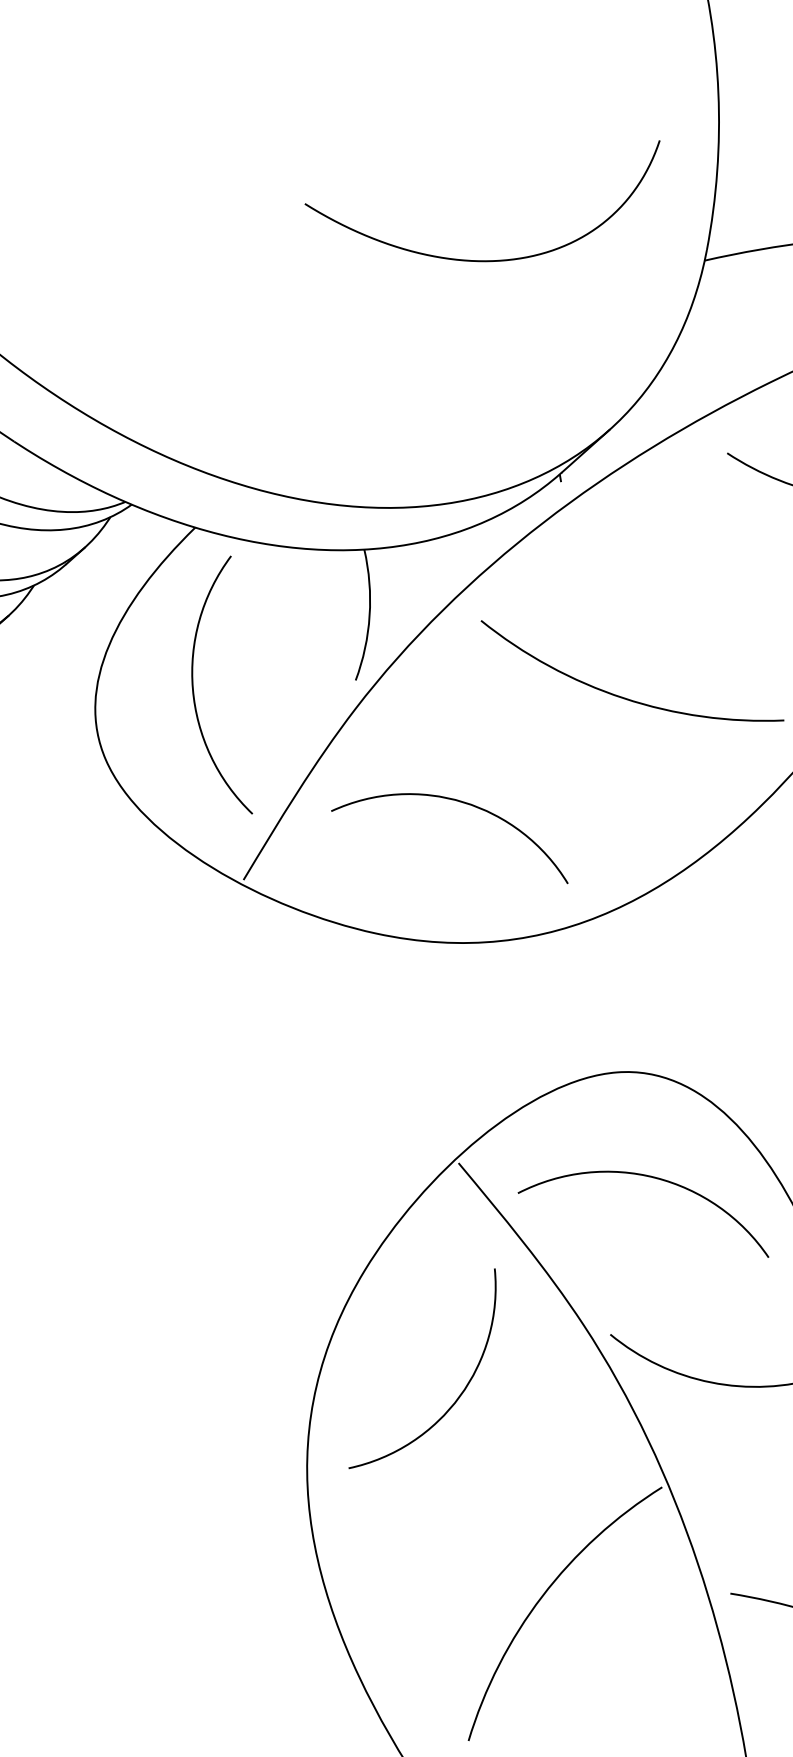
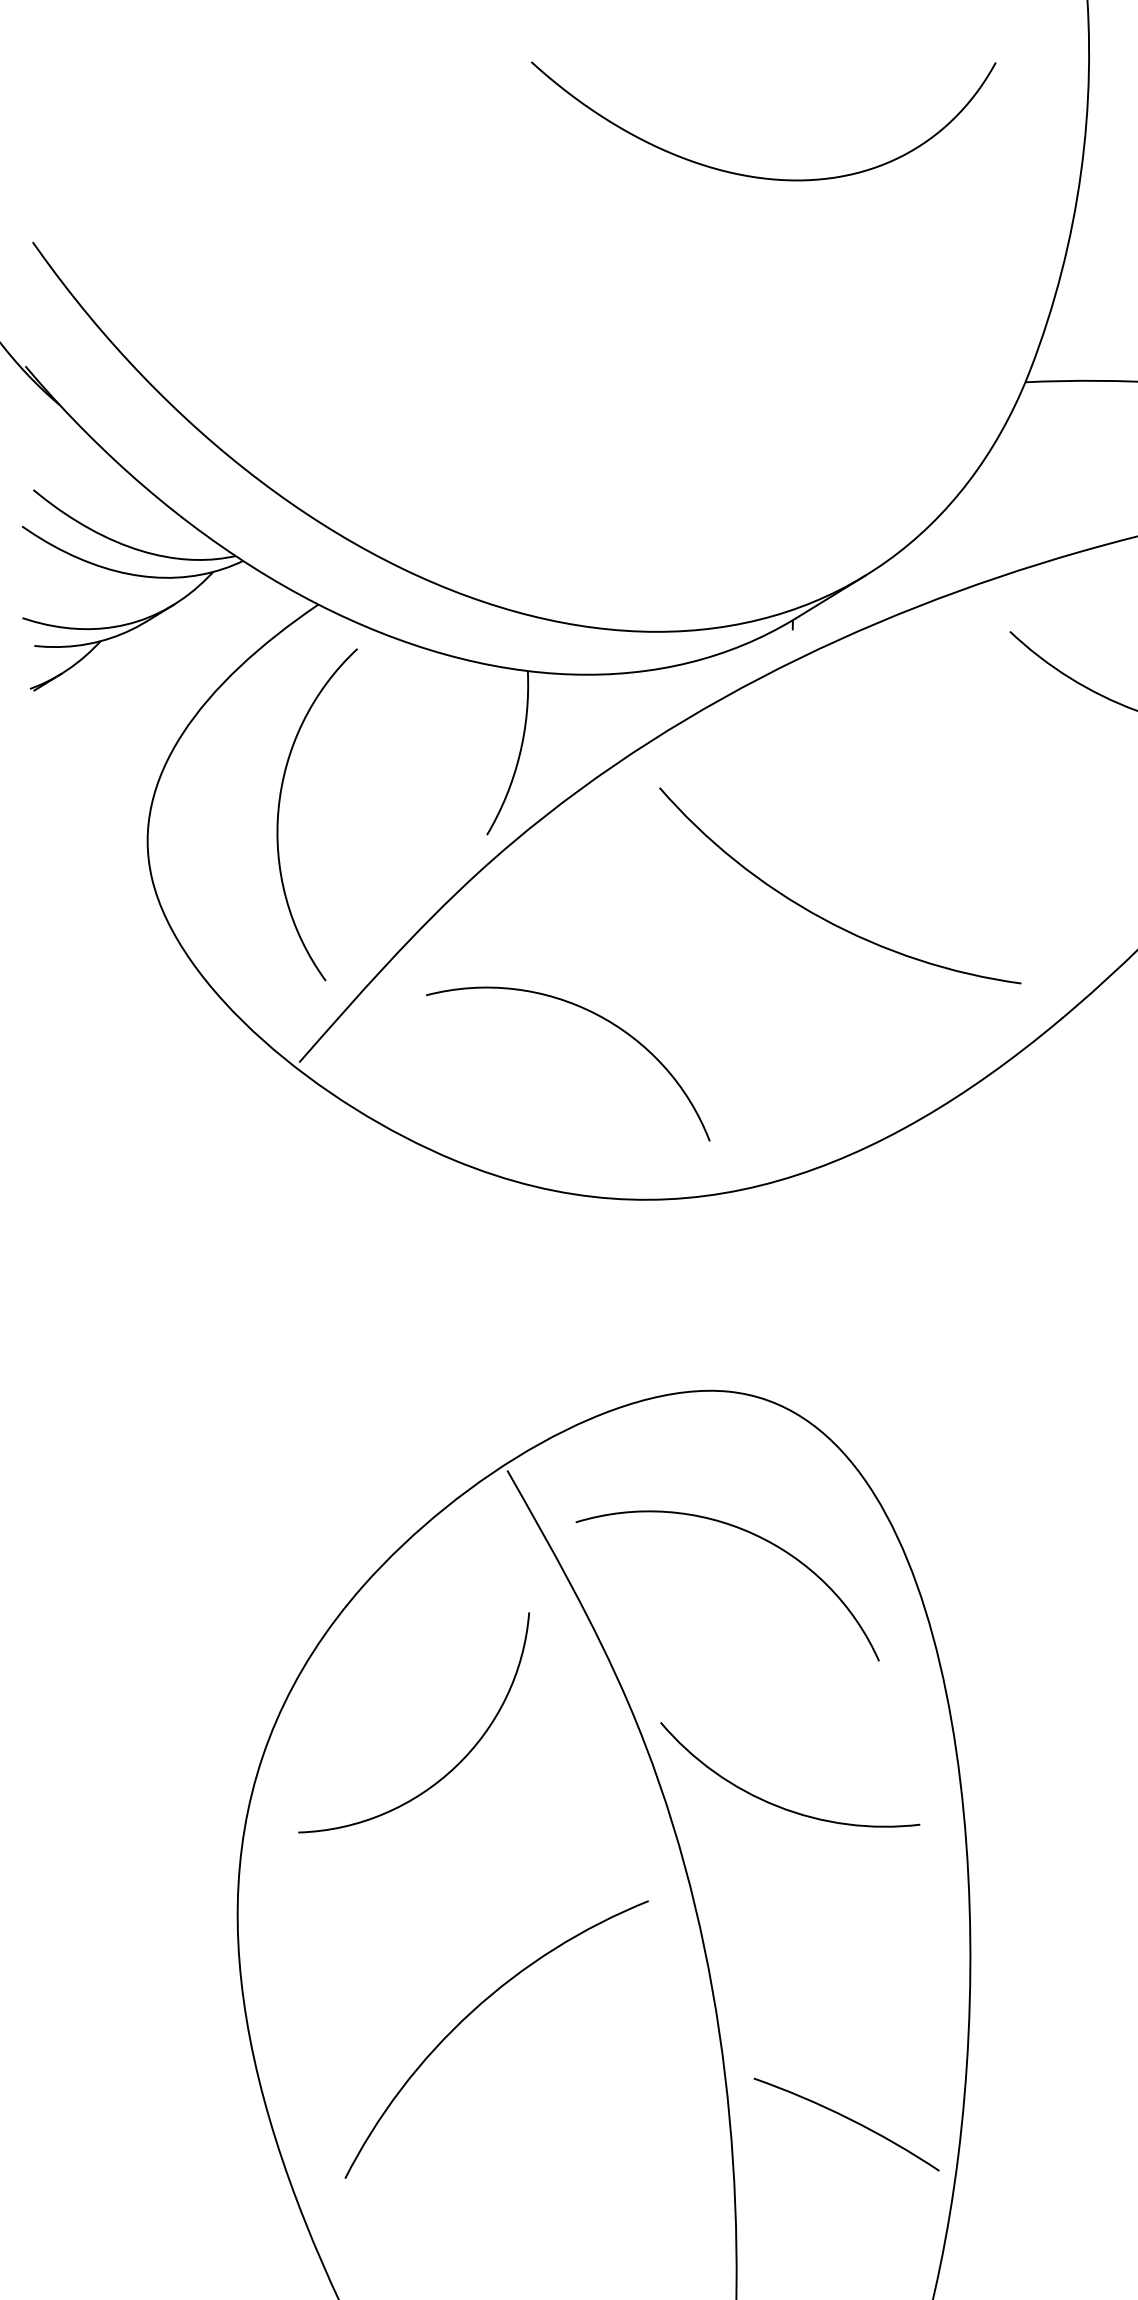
curve: (494, 260) -> (758, 176), moved
arc: (545, 1594) -> (475, 2010), moved

